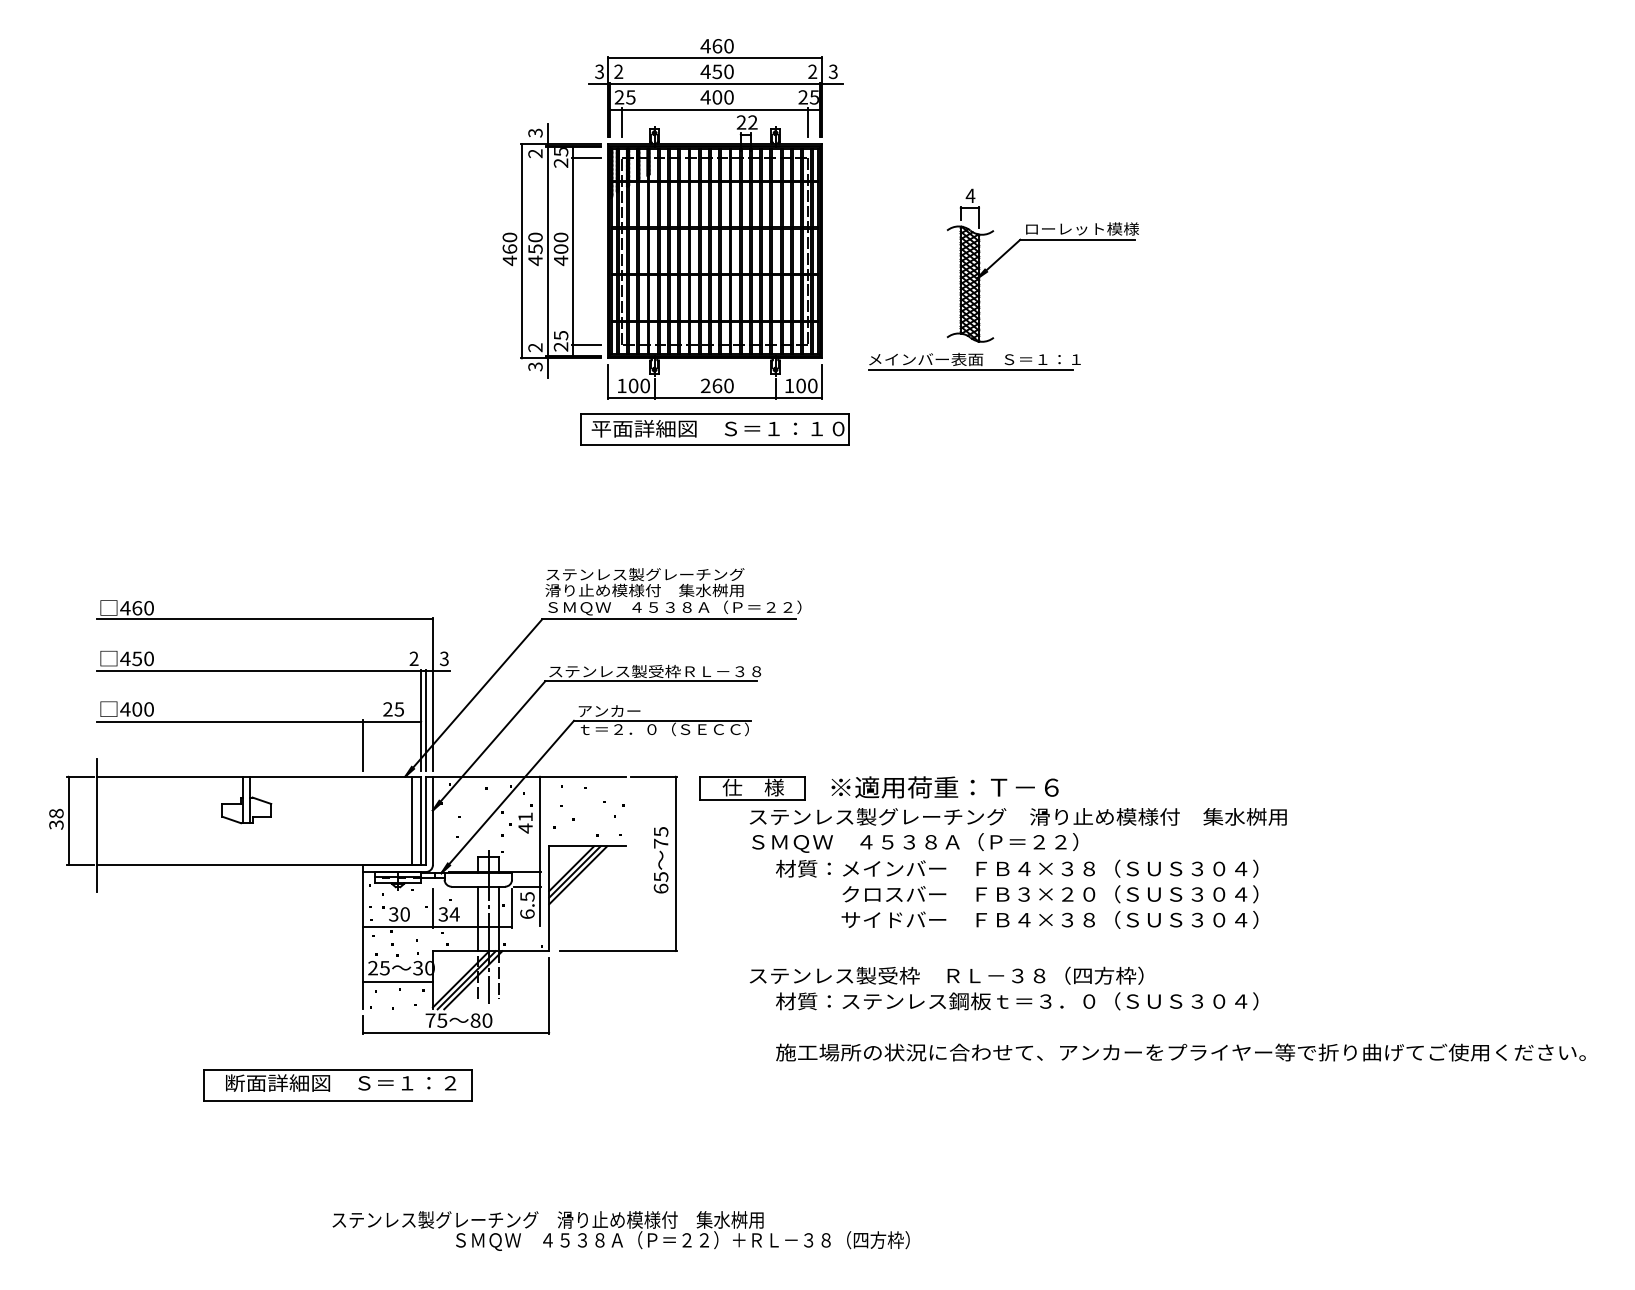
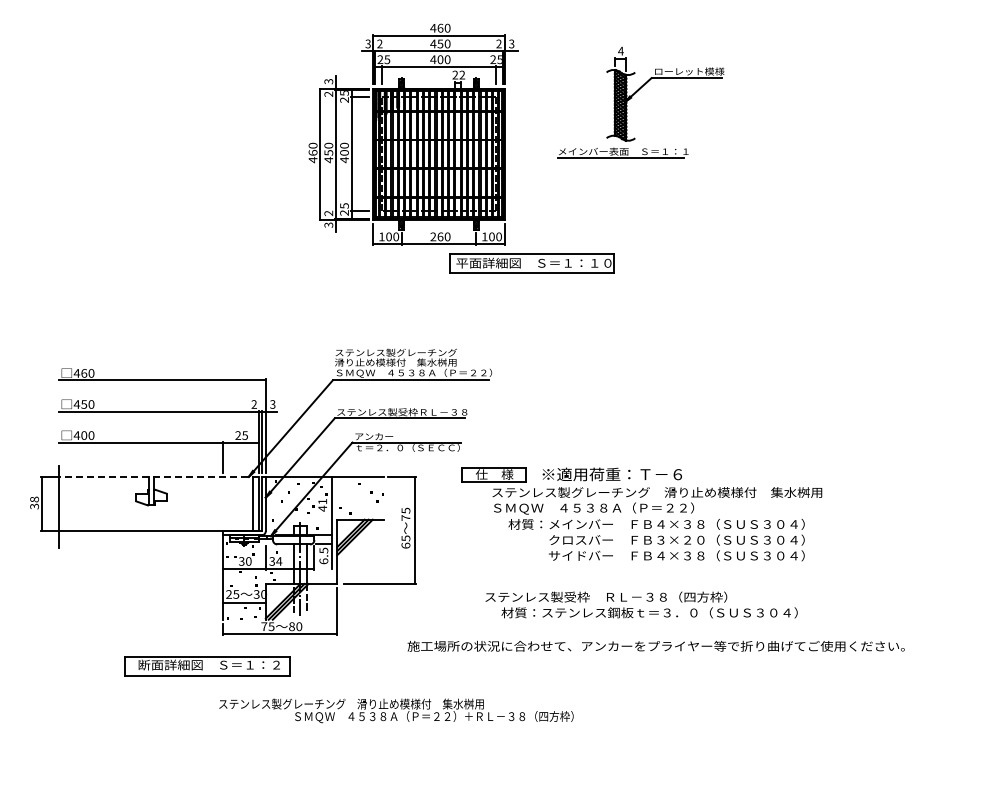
part: (989, 272) -> (632, 98), moved
part: (714, 429) -> (531, 263), moved
line: (258, 776) -> (158, 476), solid -> dashed
part: (992, 852) -> (641, 514), moved
text: (1003, 987) -> (641, 604), moved
text: (1179, 1051) -> (655, 645), moved
text: (621, 1230) -> (396, 710), moved

